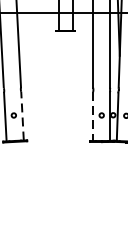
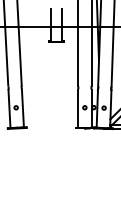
line: (21, 115) -> (22, 107), dashed -> solid
line: (93, 117) -> (78, 109), dashed -> solid

